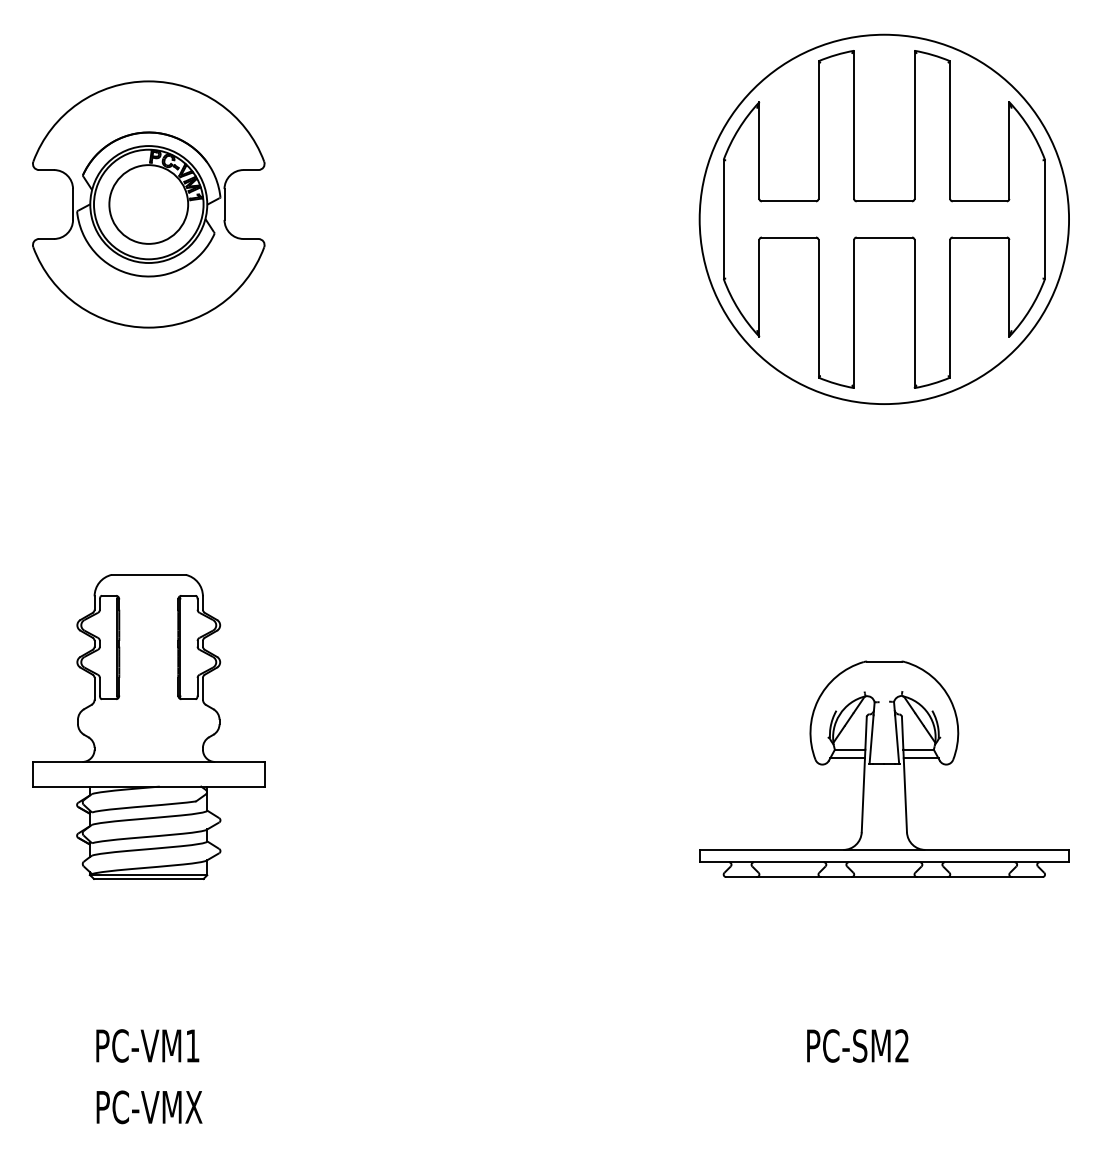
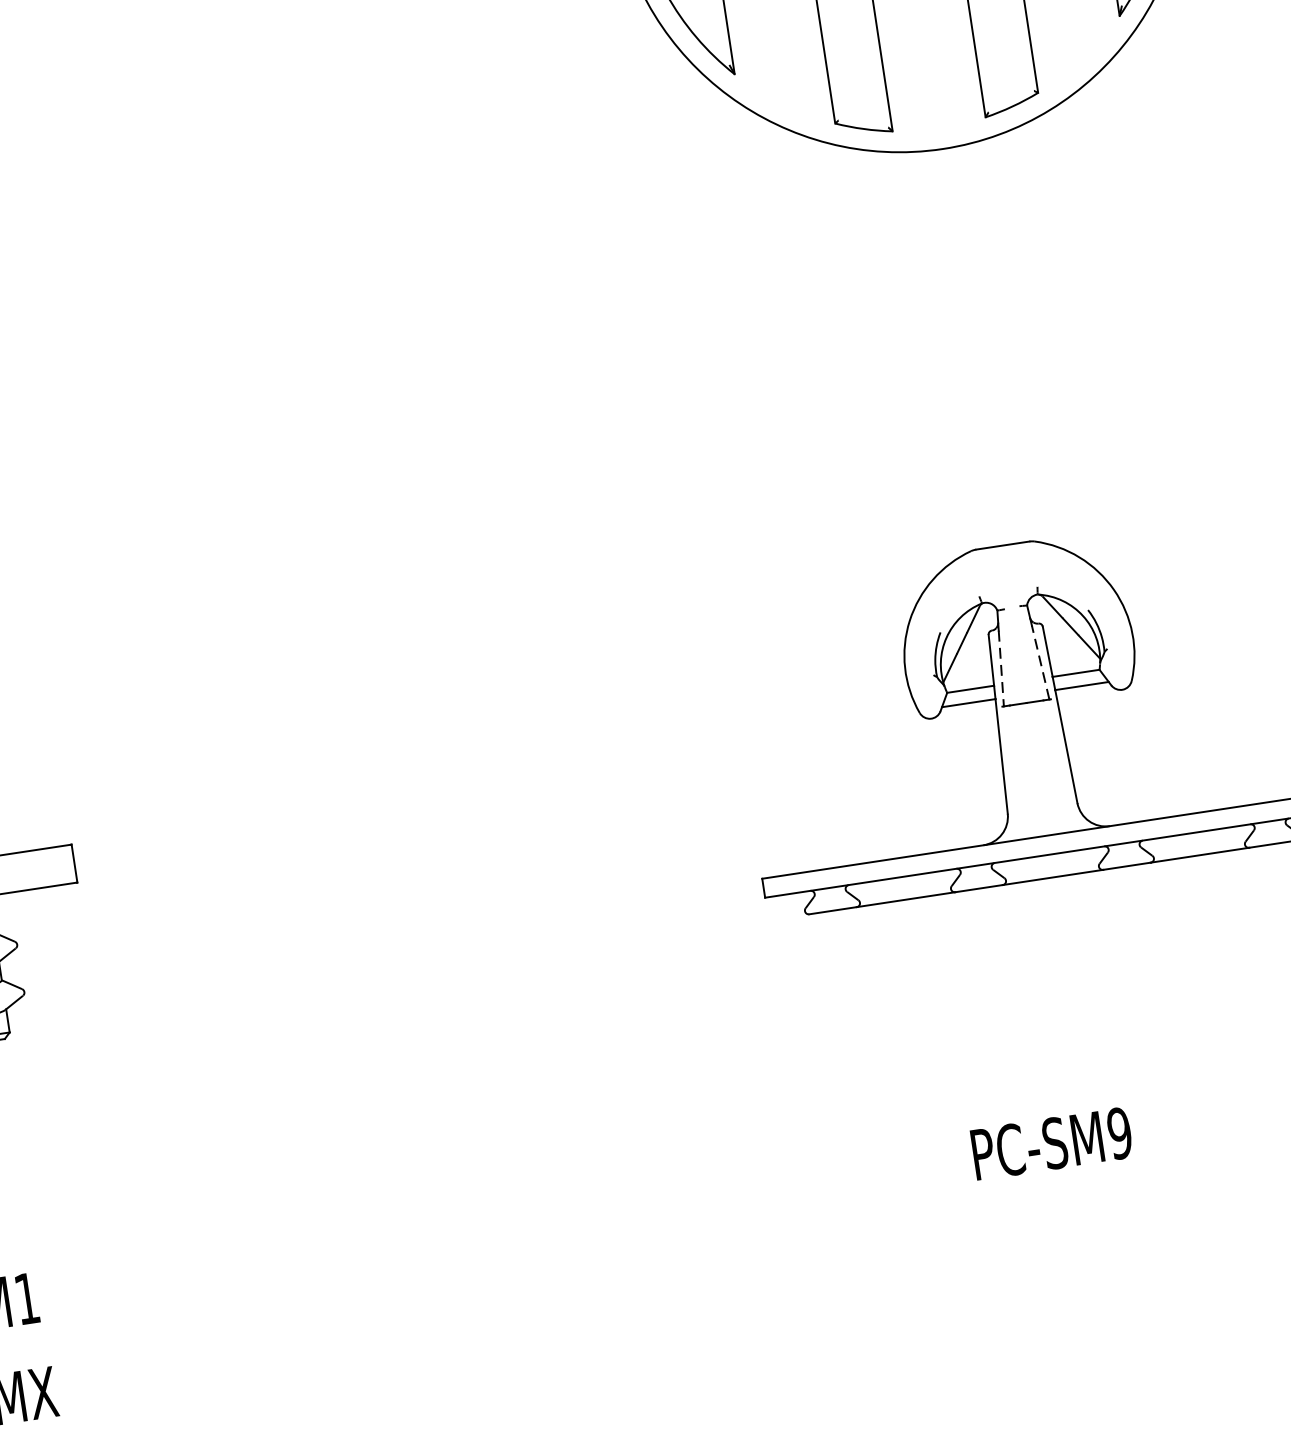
line: (897, 739) -> (1041, 662), solid -> dashed
line: (871, 740) -> (1001, 670), solid -> dashed
text: (902, 1045) -> (1120, 1132), PC-SM2 -> PC-SM9

